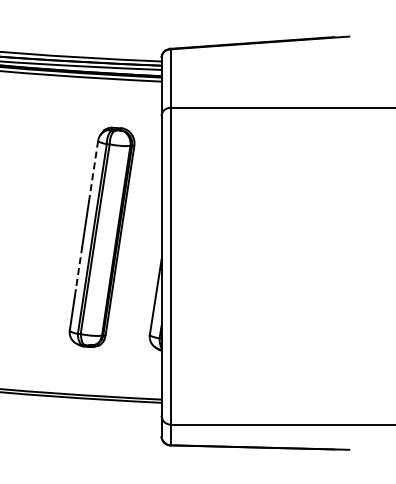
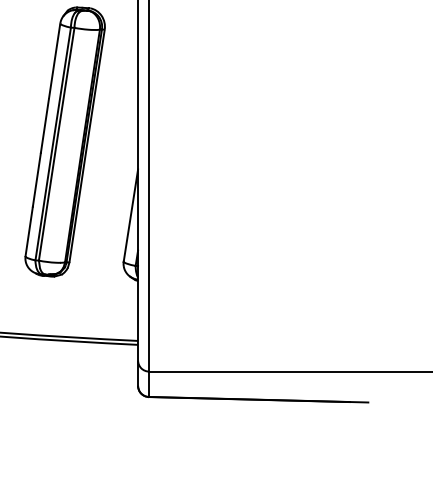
line: (93, 171) -> (54, 61), dashed -> solid
line: (78, 268) -> (36, 180), dashed -> solid

